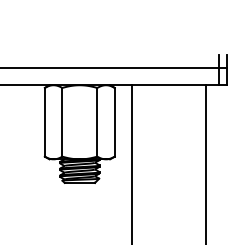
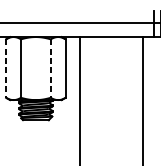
line: (44, 122) -> (5, 68), solid -> dashed
line: (97, 122) -> (50, 68), solid -> dashed

